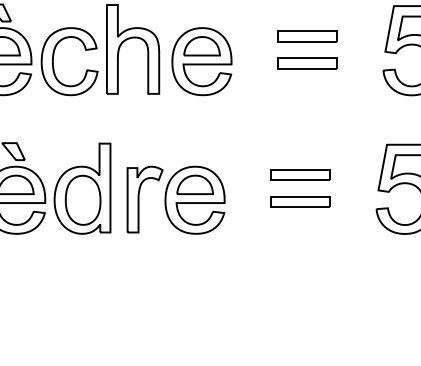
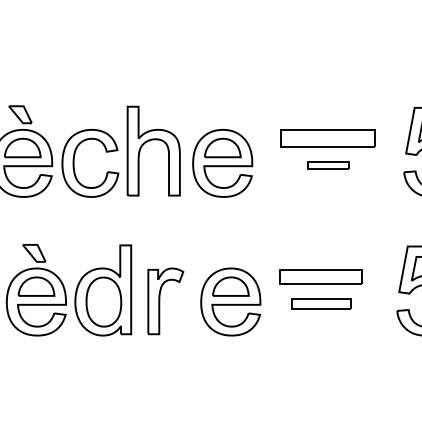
part: (307, 35) -> (328, 137), size x1.6
part: (307, 62) -> (328, 164), size x0.7
part: (300, 174) -> (321, 276), size x1.4
part: (194, 199) -> (230, 301), moved

